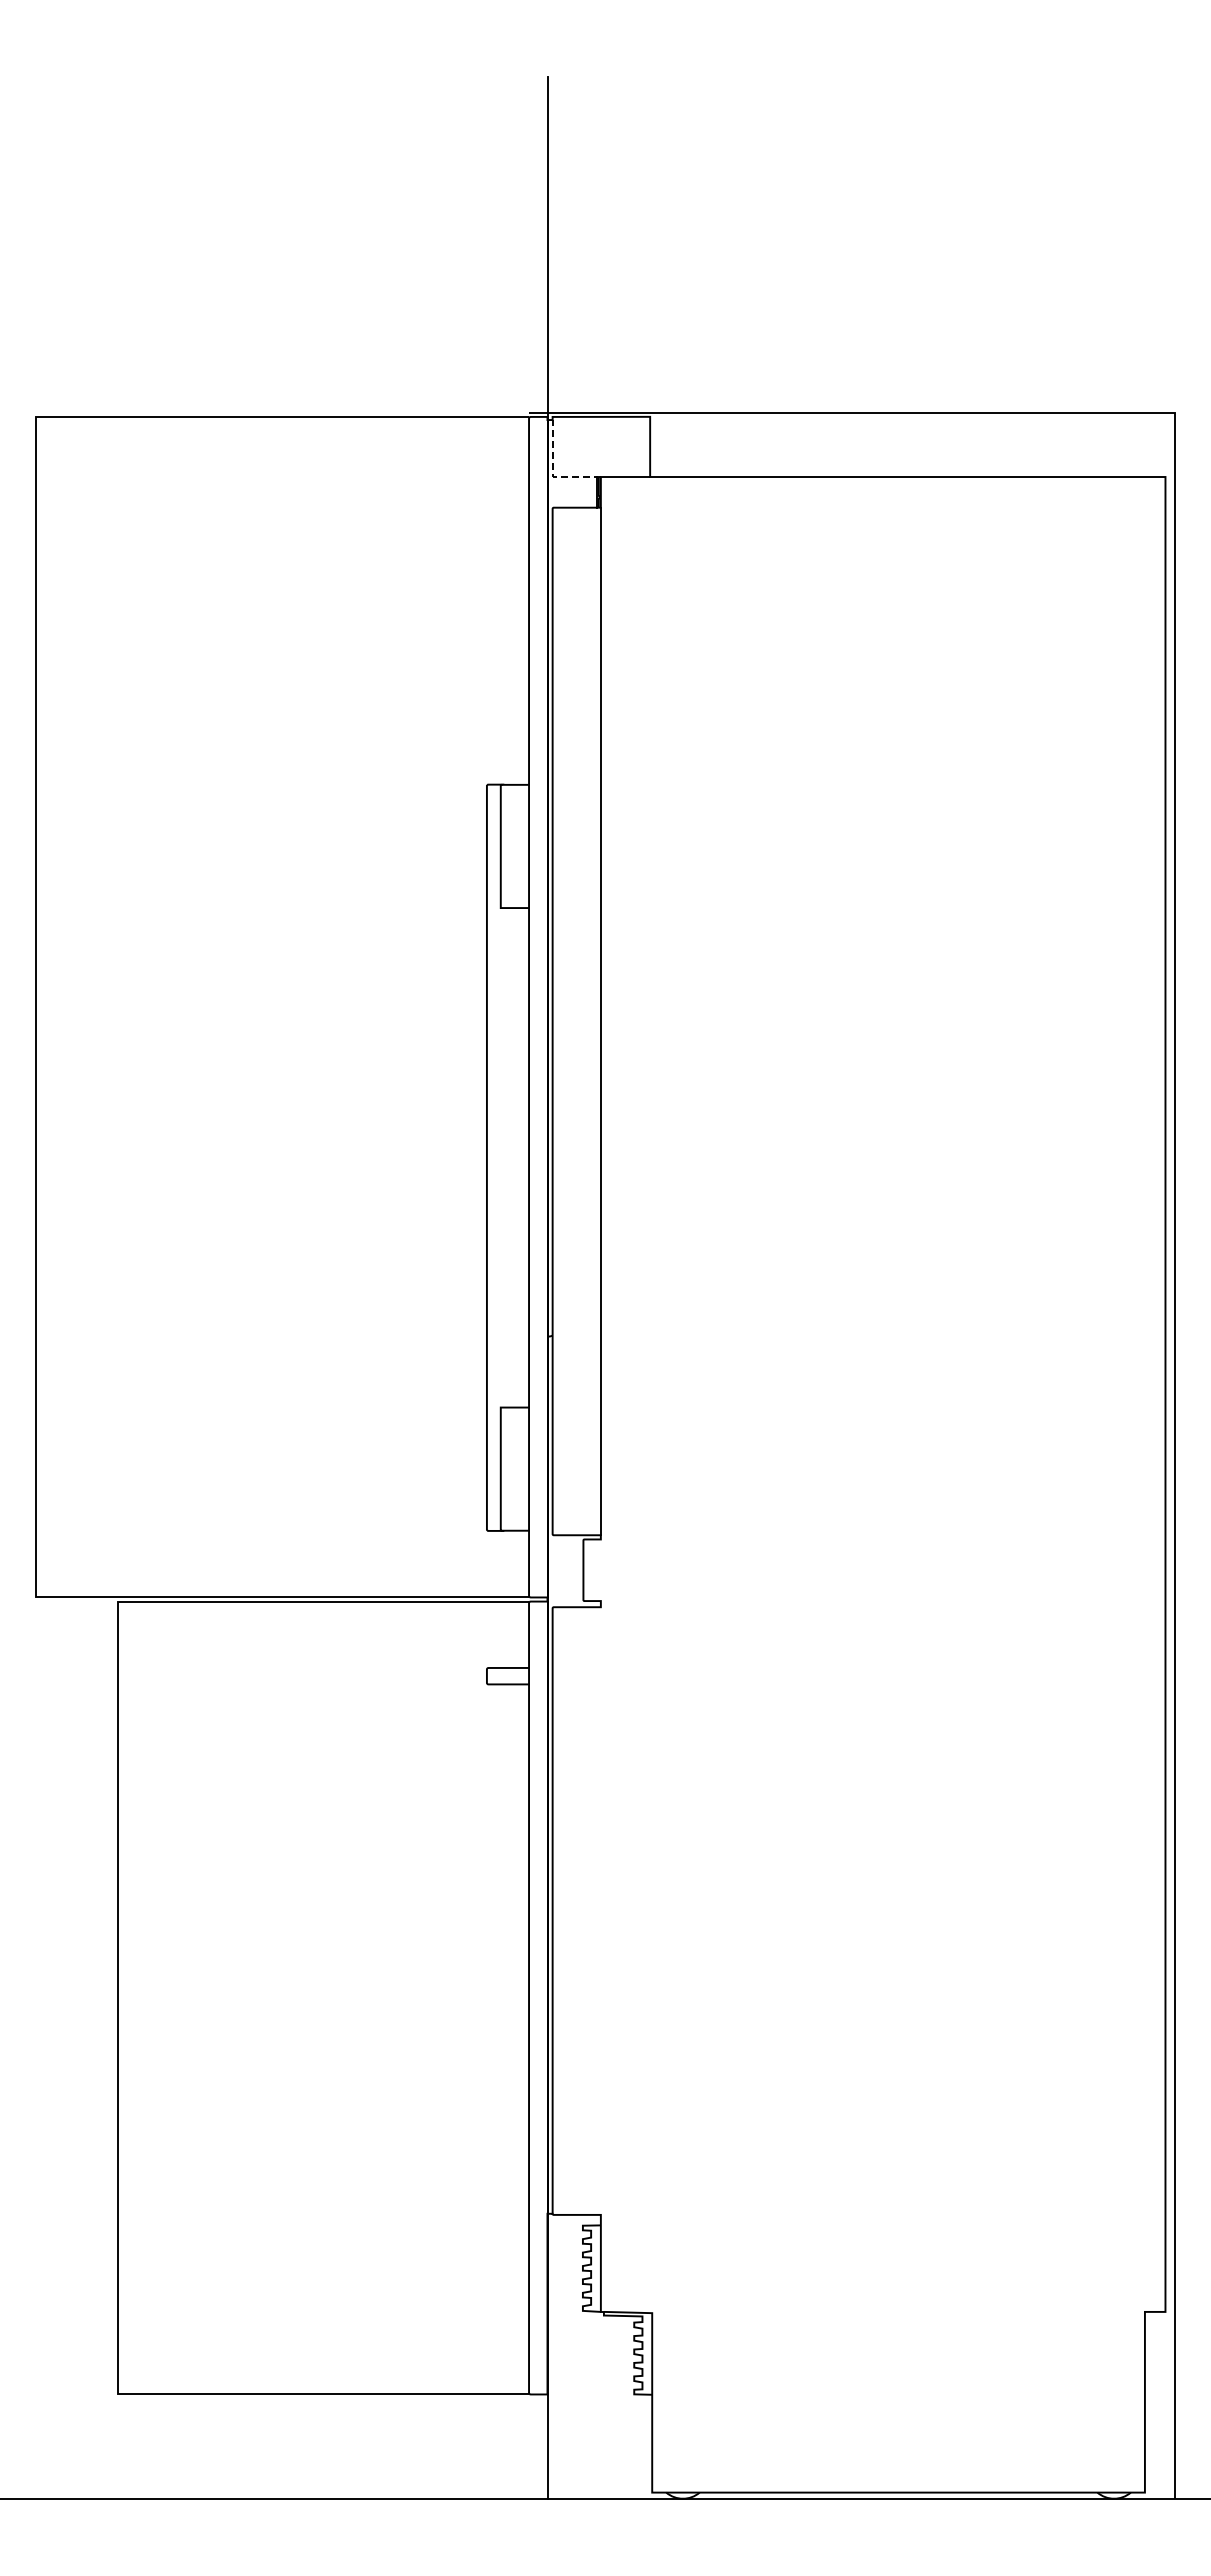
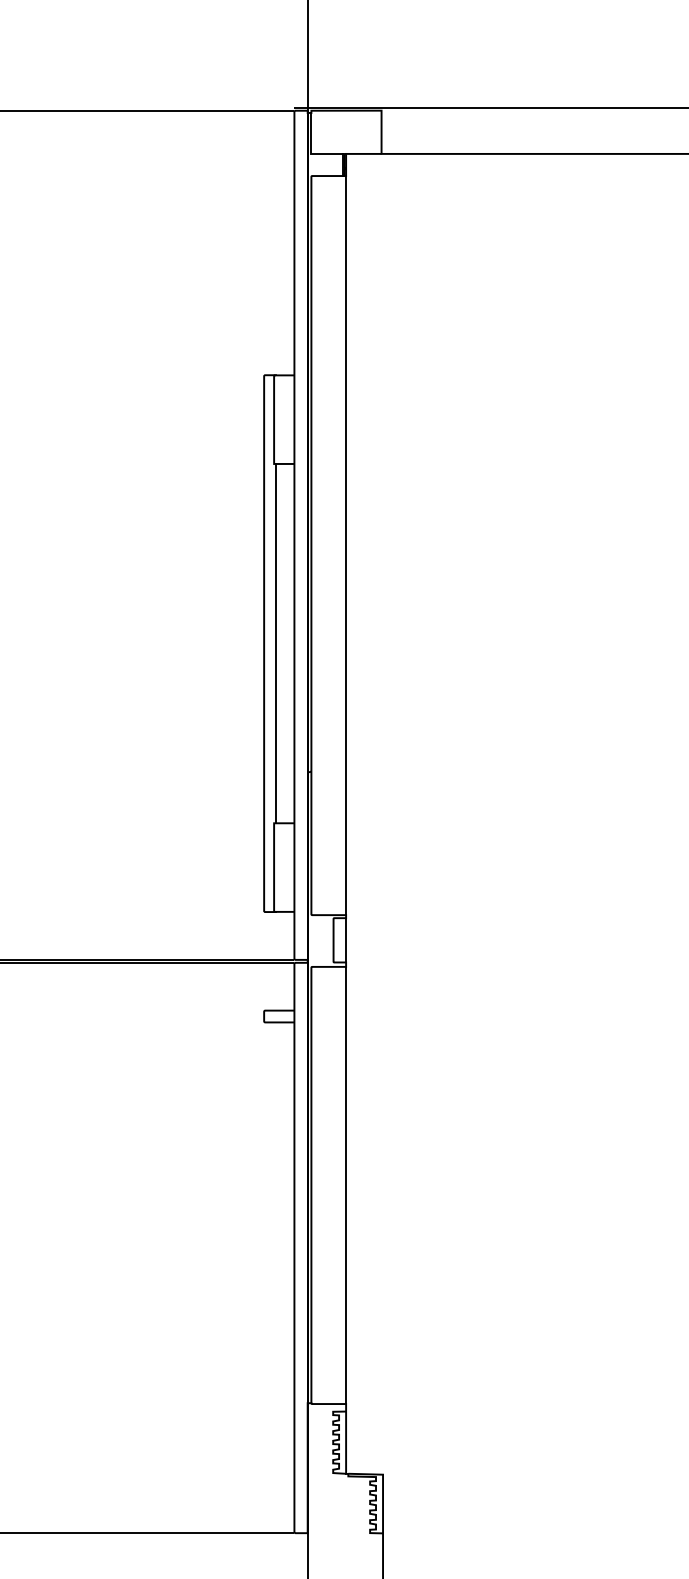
line: (552, 473) -> (311, 151), dashed -> solid
line: (503, 1157) -> (276, 643), added
line: (600, 1570) -> (345, 940), added
line: (600, 1910) -> (345, 1185), added

